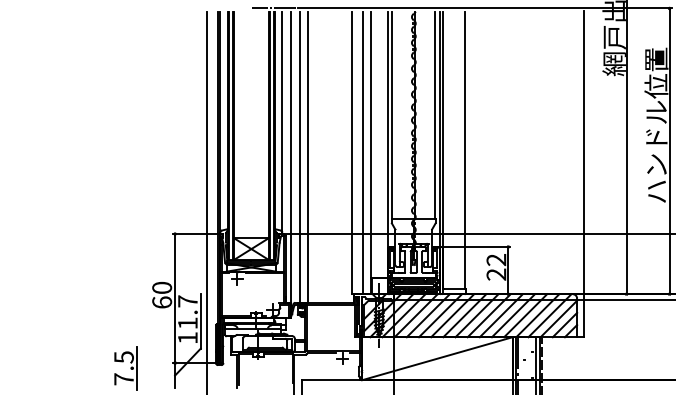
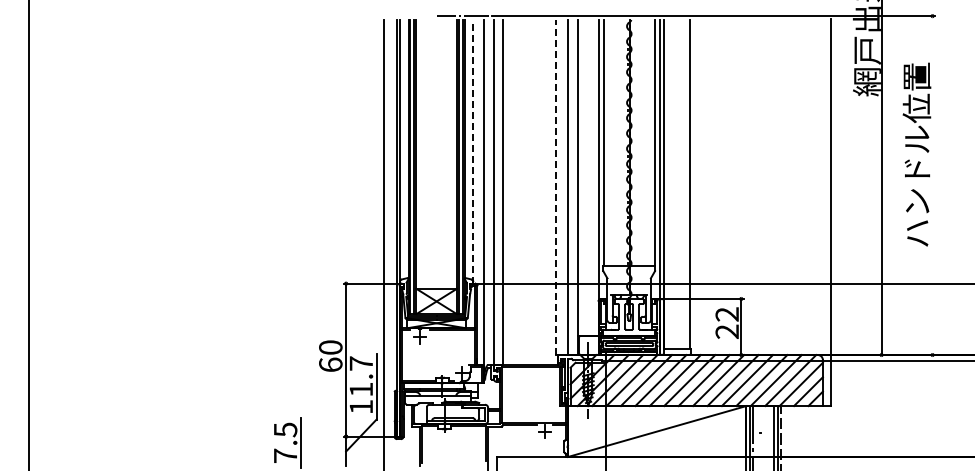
line: (282, 122) -> (473, 151), solid -> dashed
line: (669, 151) -> (932, 185), removed
line: (351, 152) -> (555, 187), solid -> dashed

